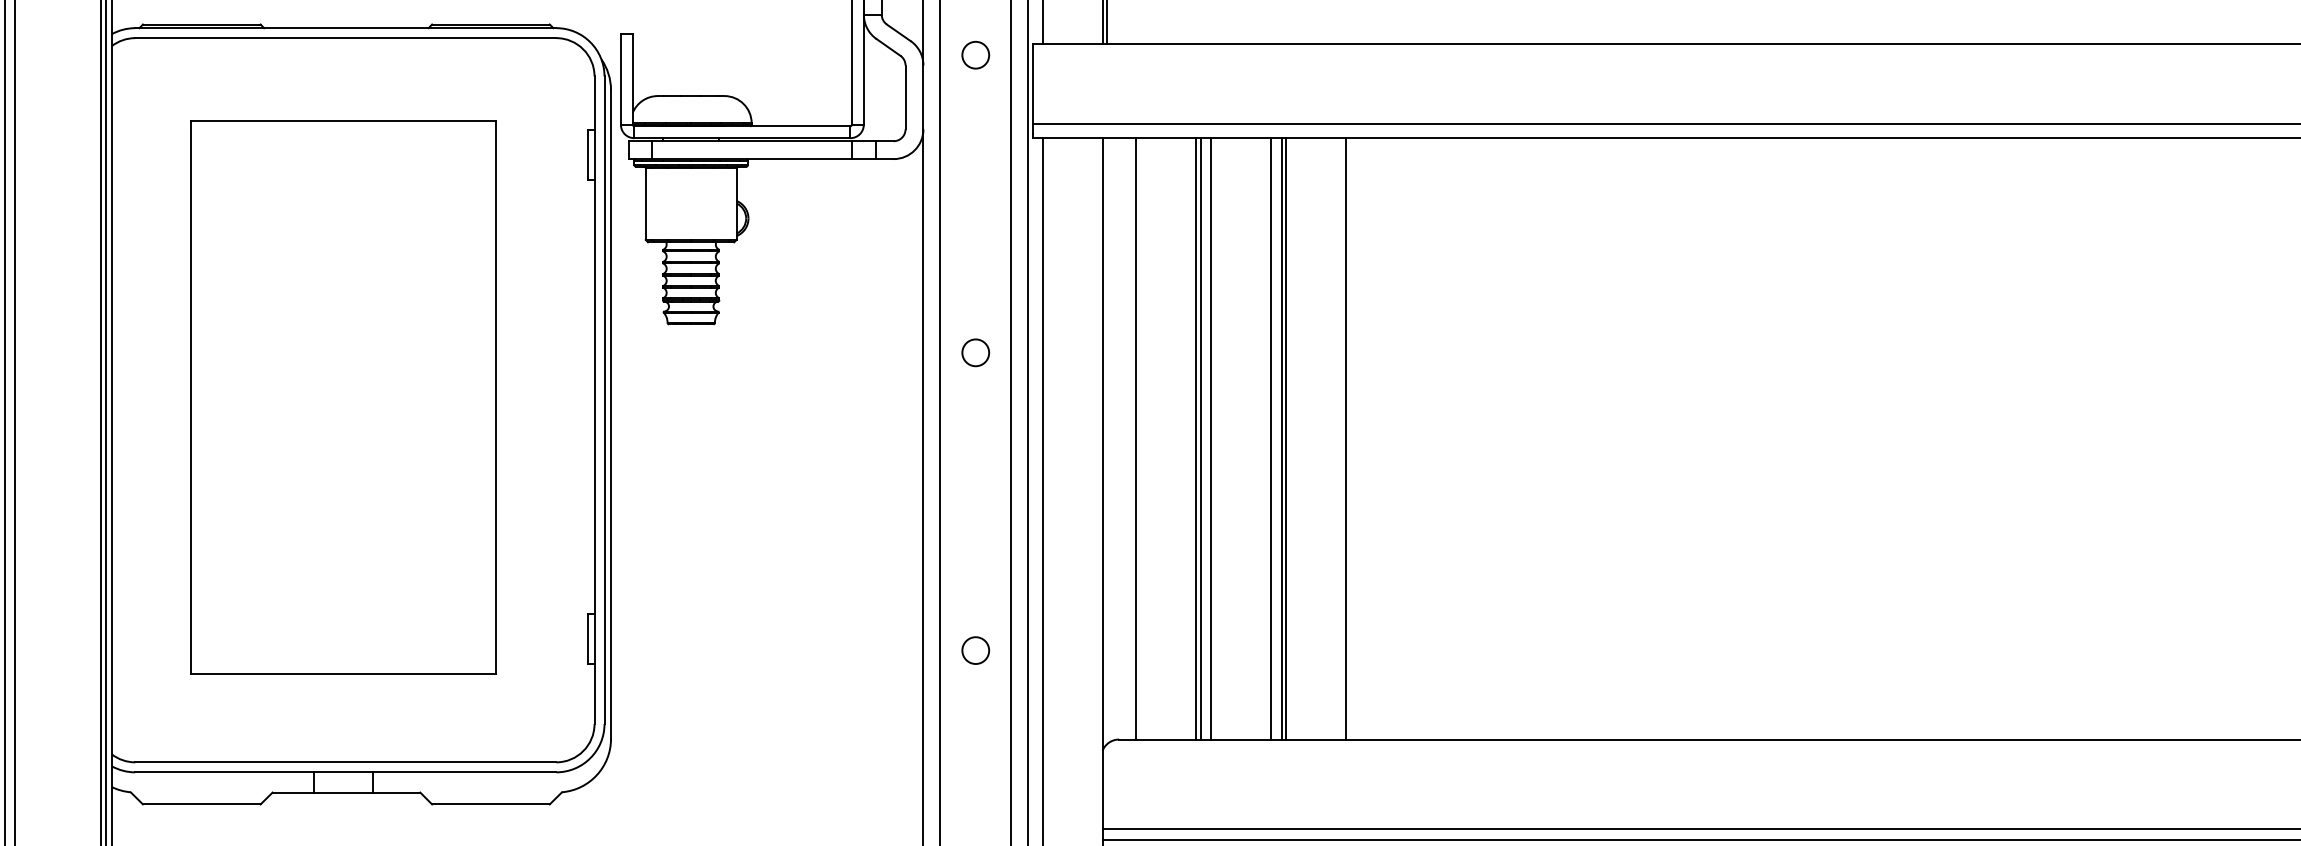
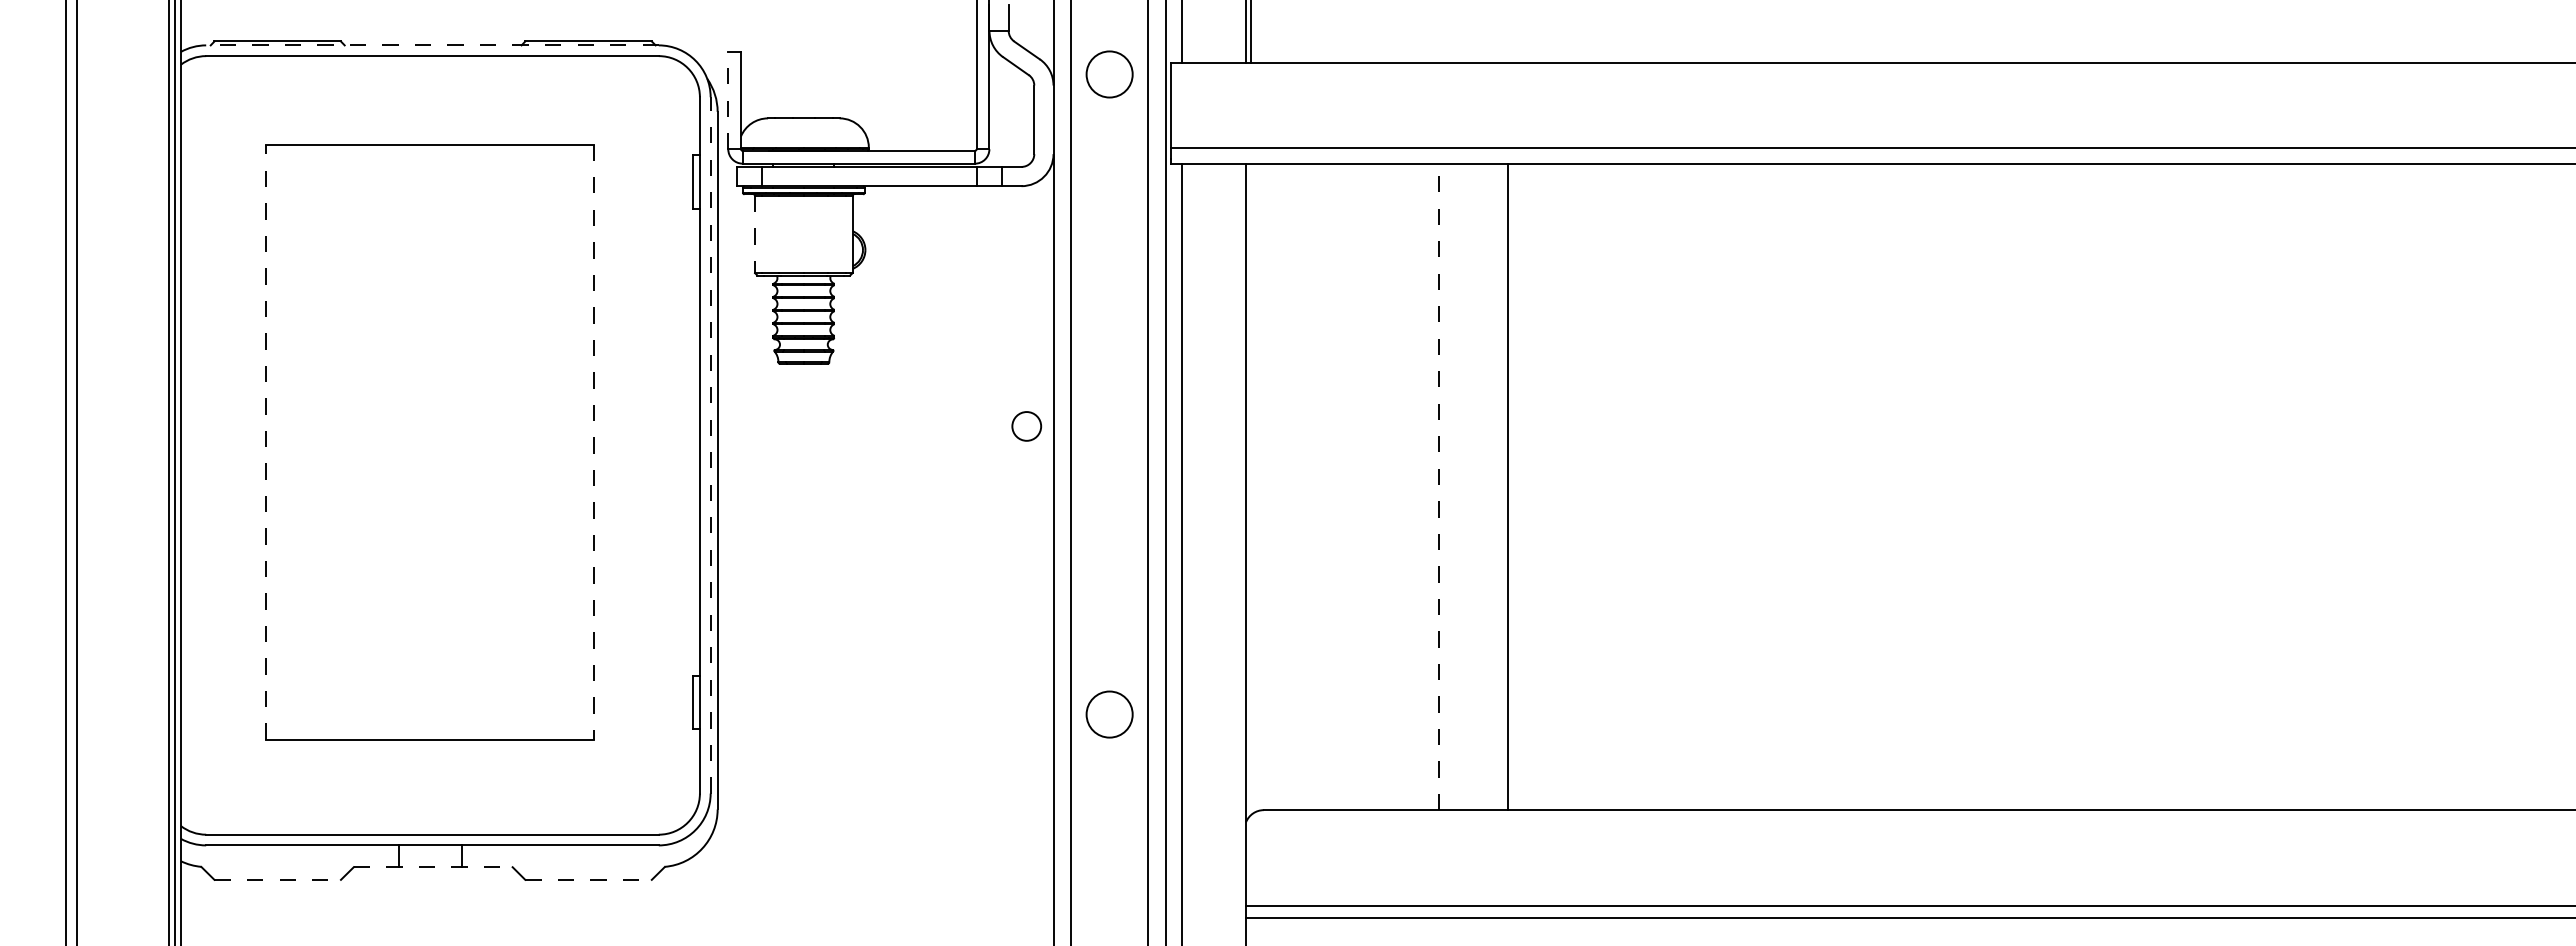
line: (345, 28) -> (432, 45), solid -> dashed
circle: (975, 55) -> (1109, 74), size x1.6
line: (621, 79) -> (728, 100), solid -> dashed
line: (646, 204) -> (755, 234), solid -> dashed
circle: (975, 352) -> (1026, 426), moved
line: (190, 397) -> (265, 442), solid -> dashed
line: (496, 397) -> (594, 442), solid -> dashed
line: (604, 399) -> (710, 444), solid -> dashed
line: (1136, 438) -> (1282, 486), removed
line: (1195, 438) -> (1346, 486), removed
line: (1200, 438) -> (1351, 486), removed
line: (1211, 438) -> (1363, 486), removed
line: (1271, 438) -> (1427, 486), removed
line: (1281, 438) -> (1438, 486), solid -> dashed
line: (1286, 438) -> (1443, 486), removed
circle: (975, 650) -> (1109, 714), size x1.6
line: (346, 792) -> (433, 867), solid -> dashed
line: (202, 804) -> (278, 879), solid -> dashed
line: (491, 804) -> (589, 879), solid -> dashed

